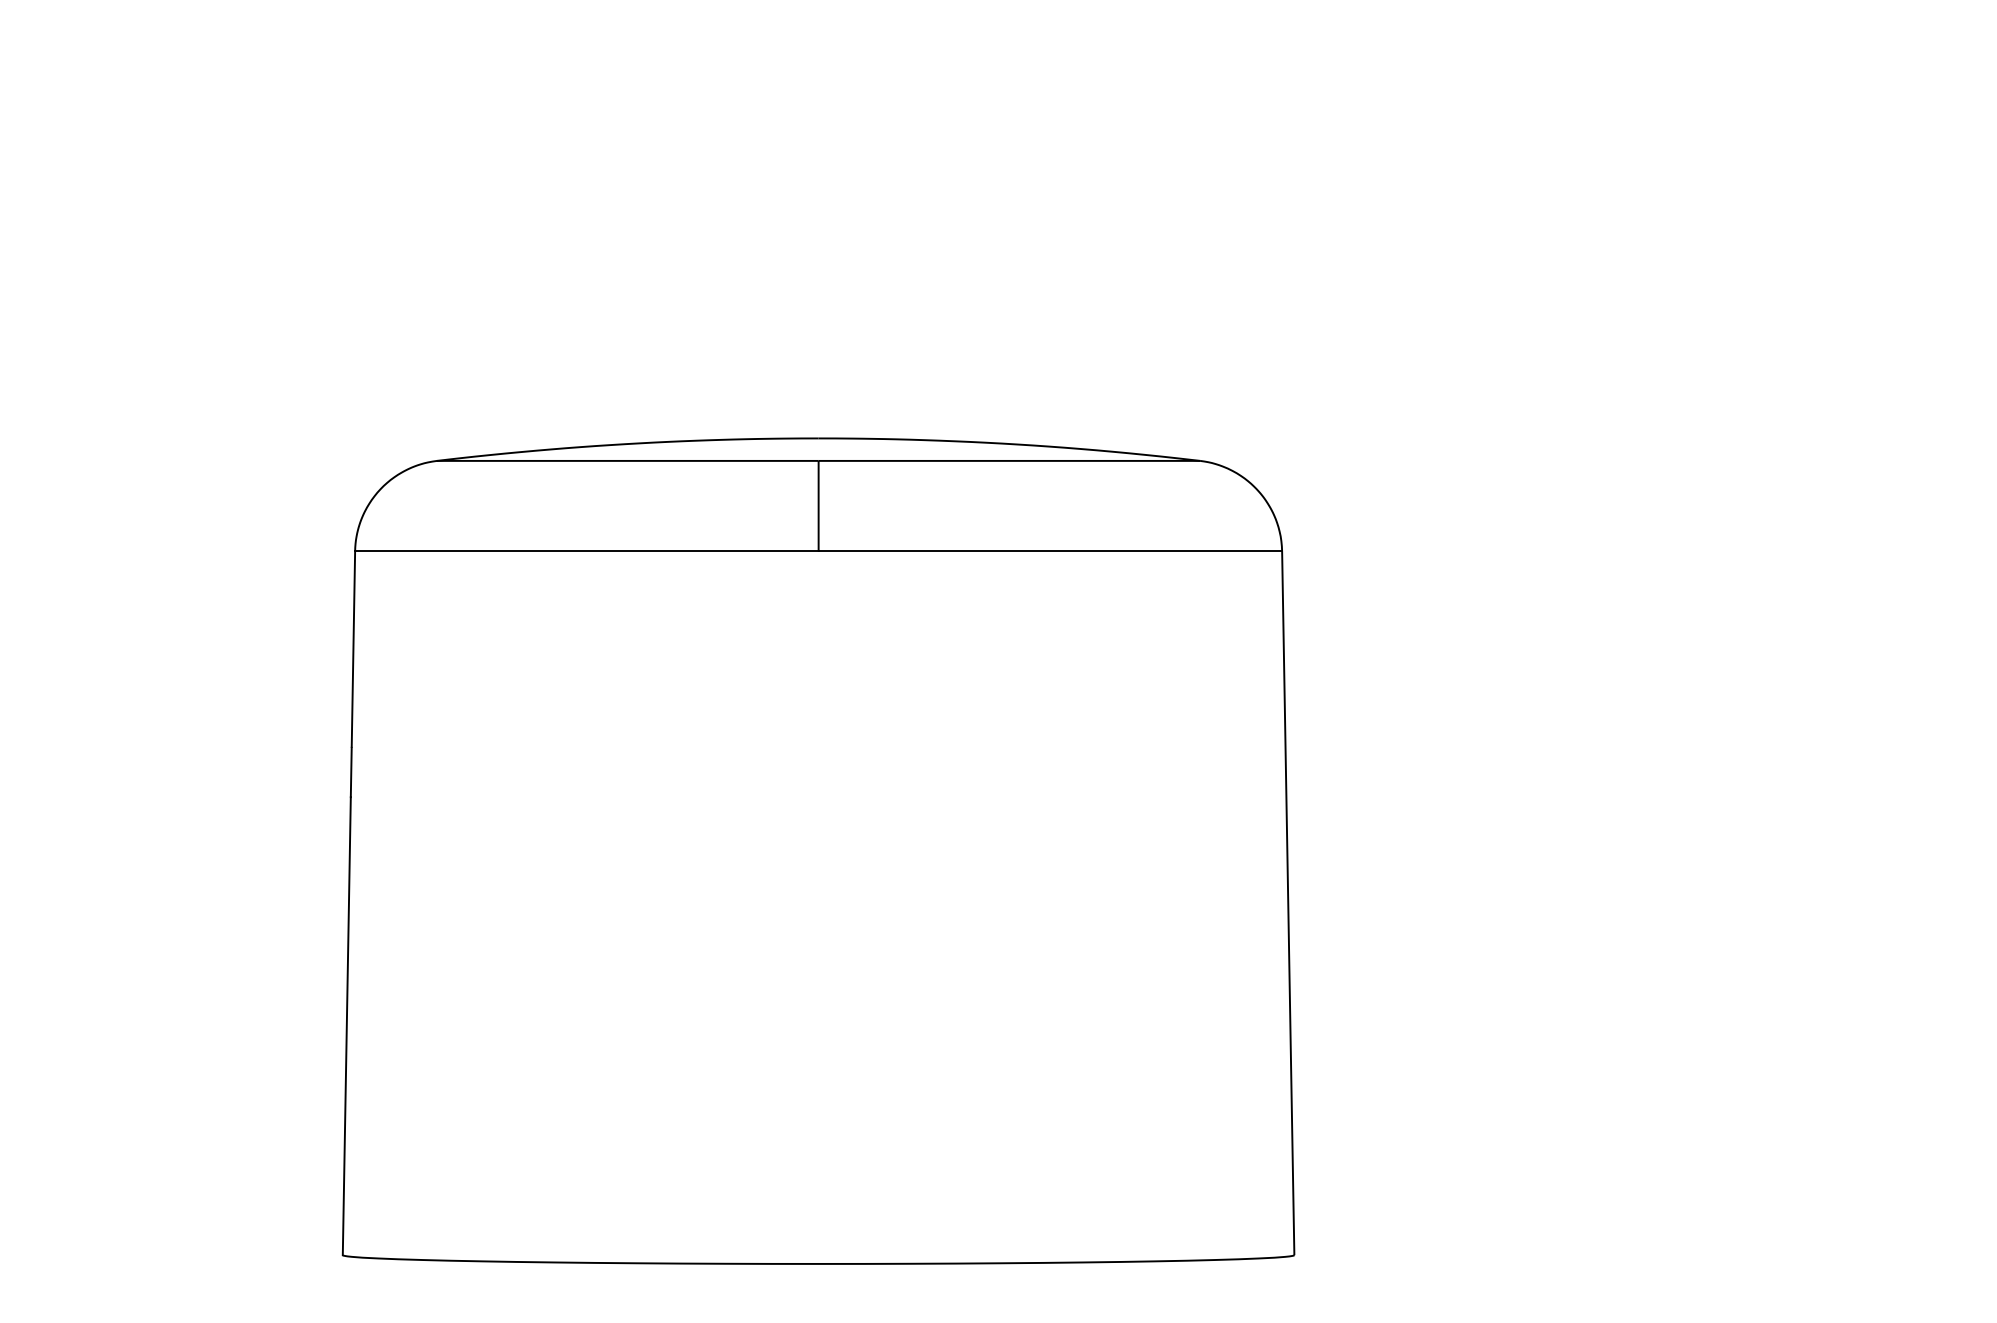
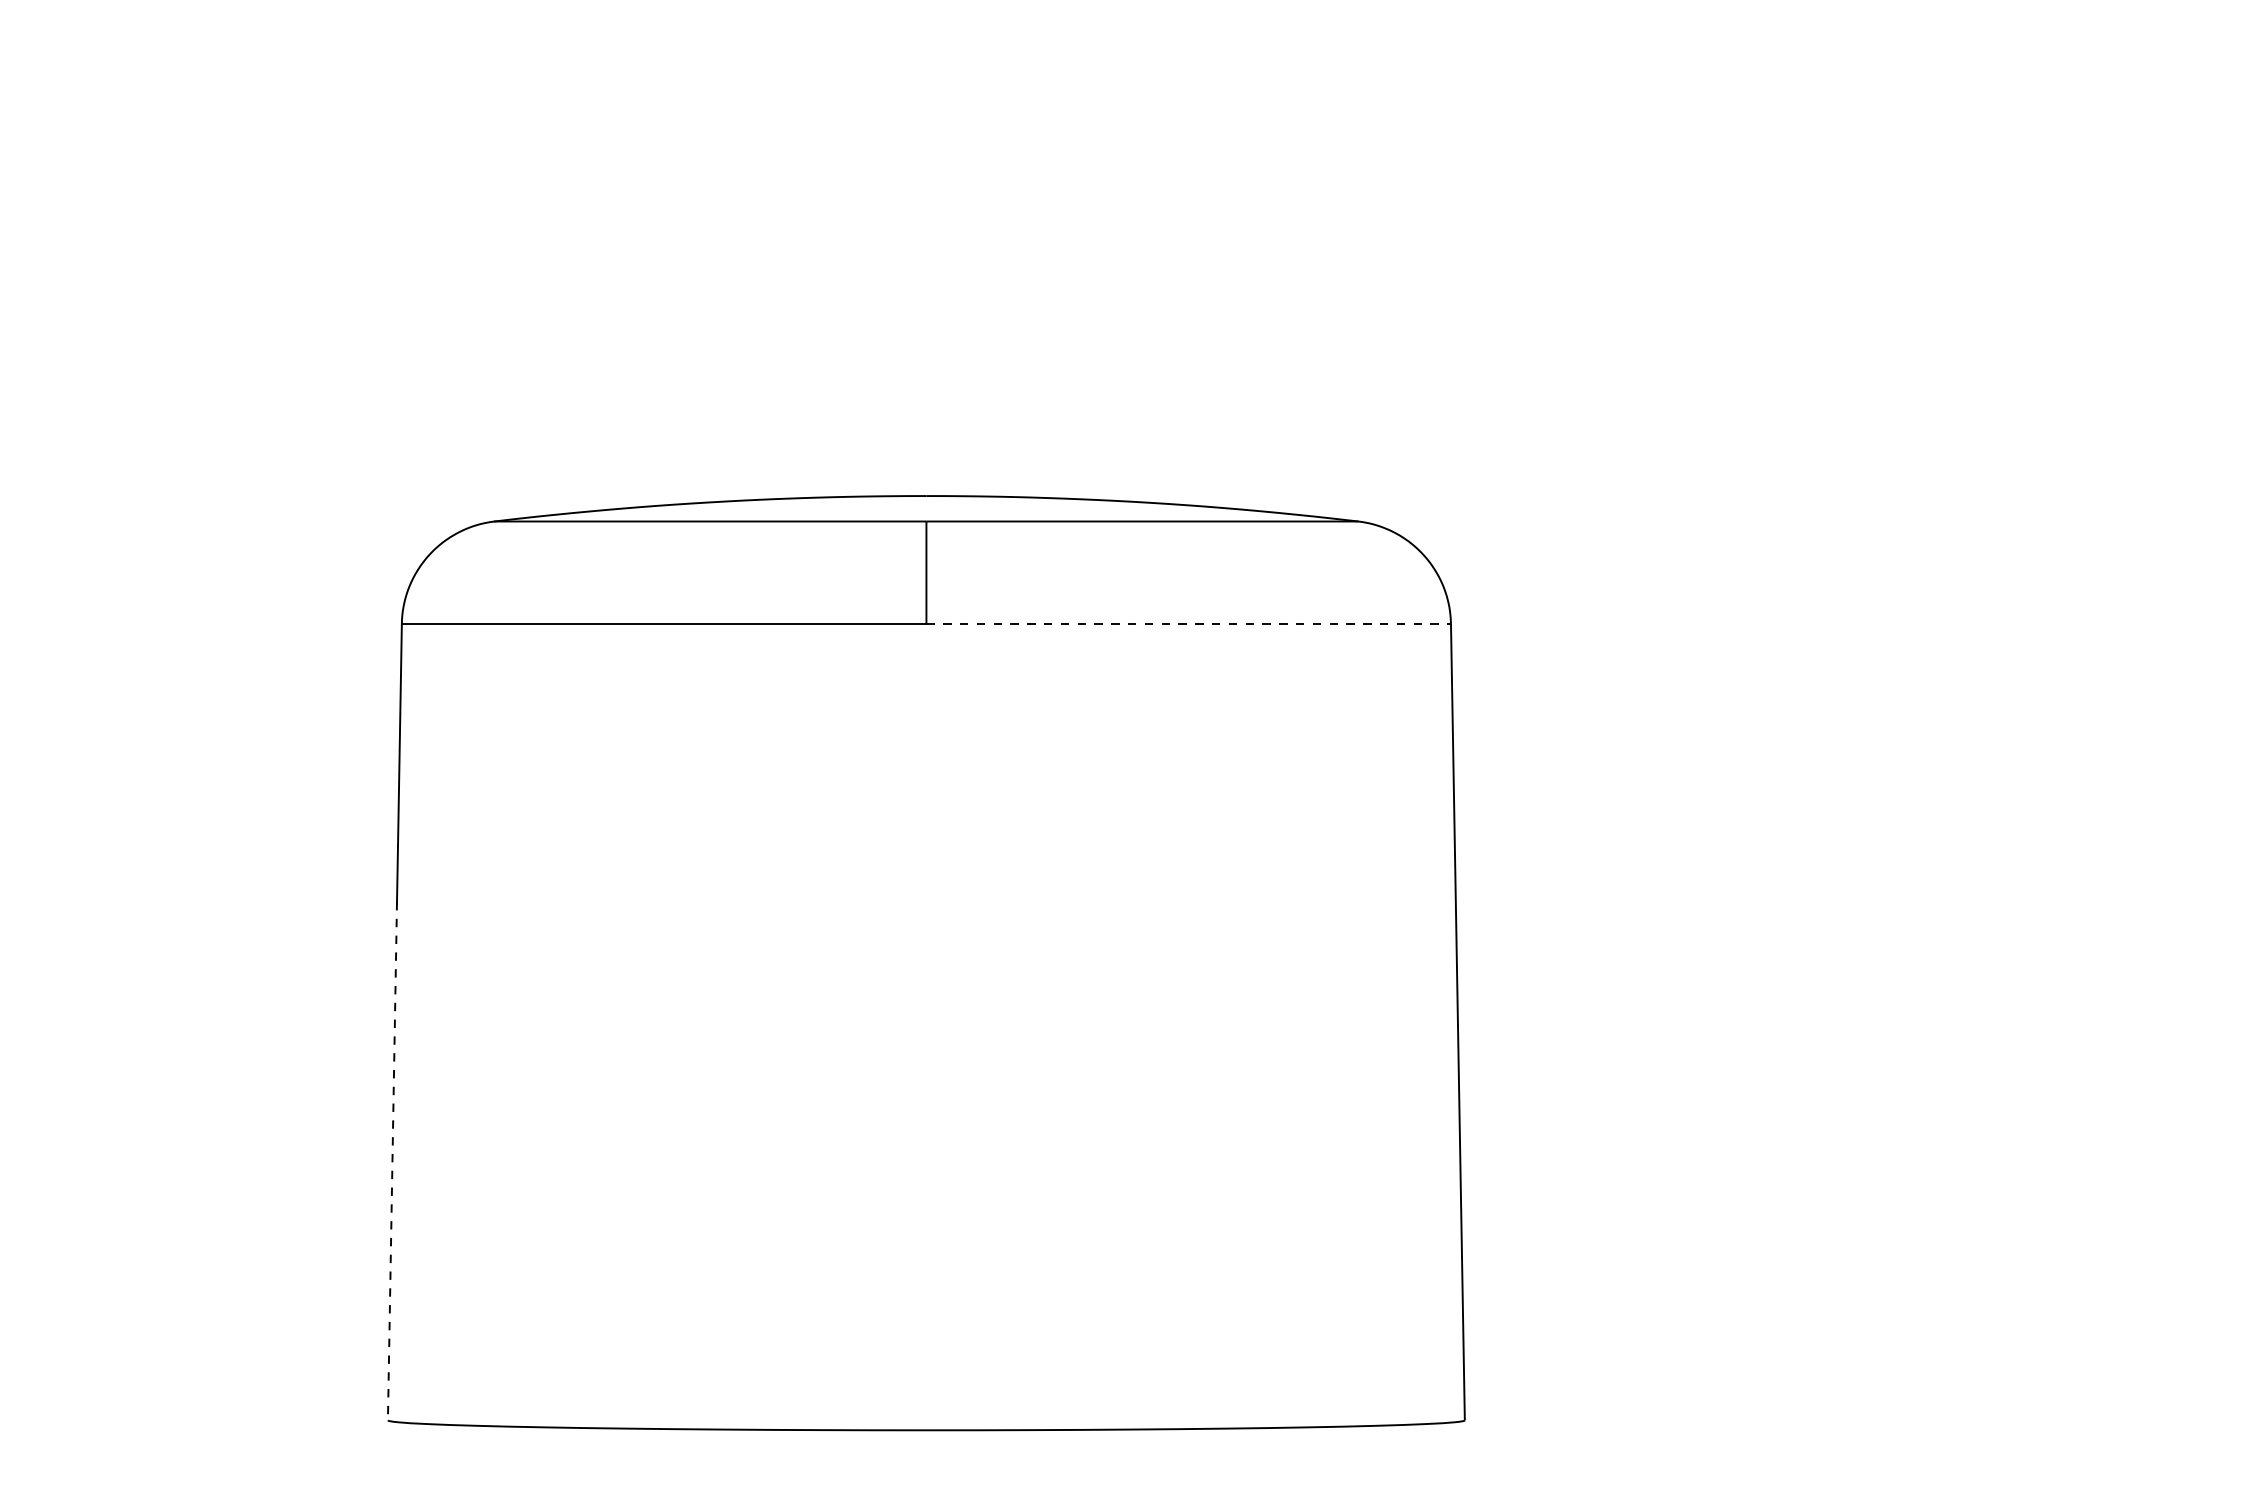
line: (1051, 551) -> (1189, 623), solid -> dashed
line: (346, 1026) -> (392, 1161), solid -> dashed

